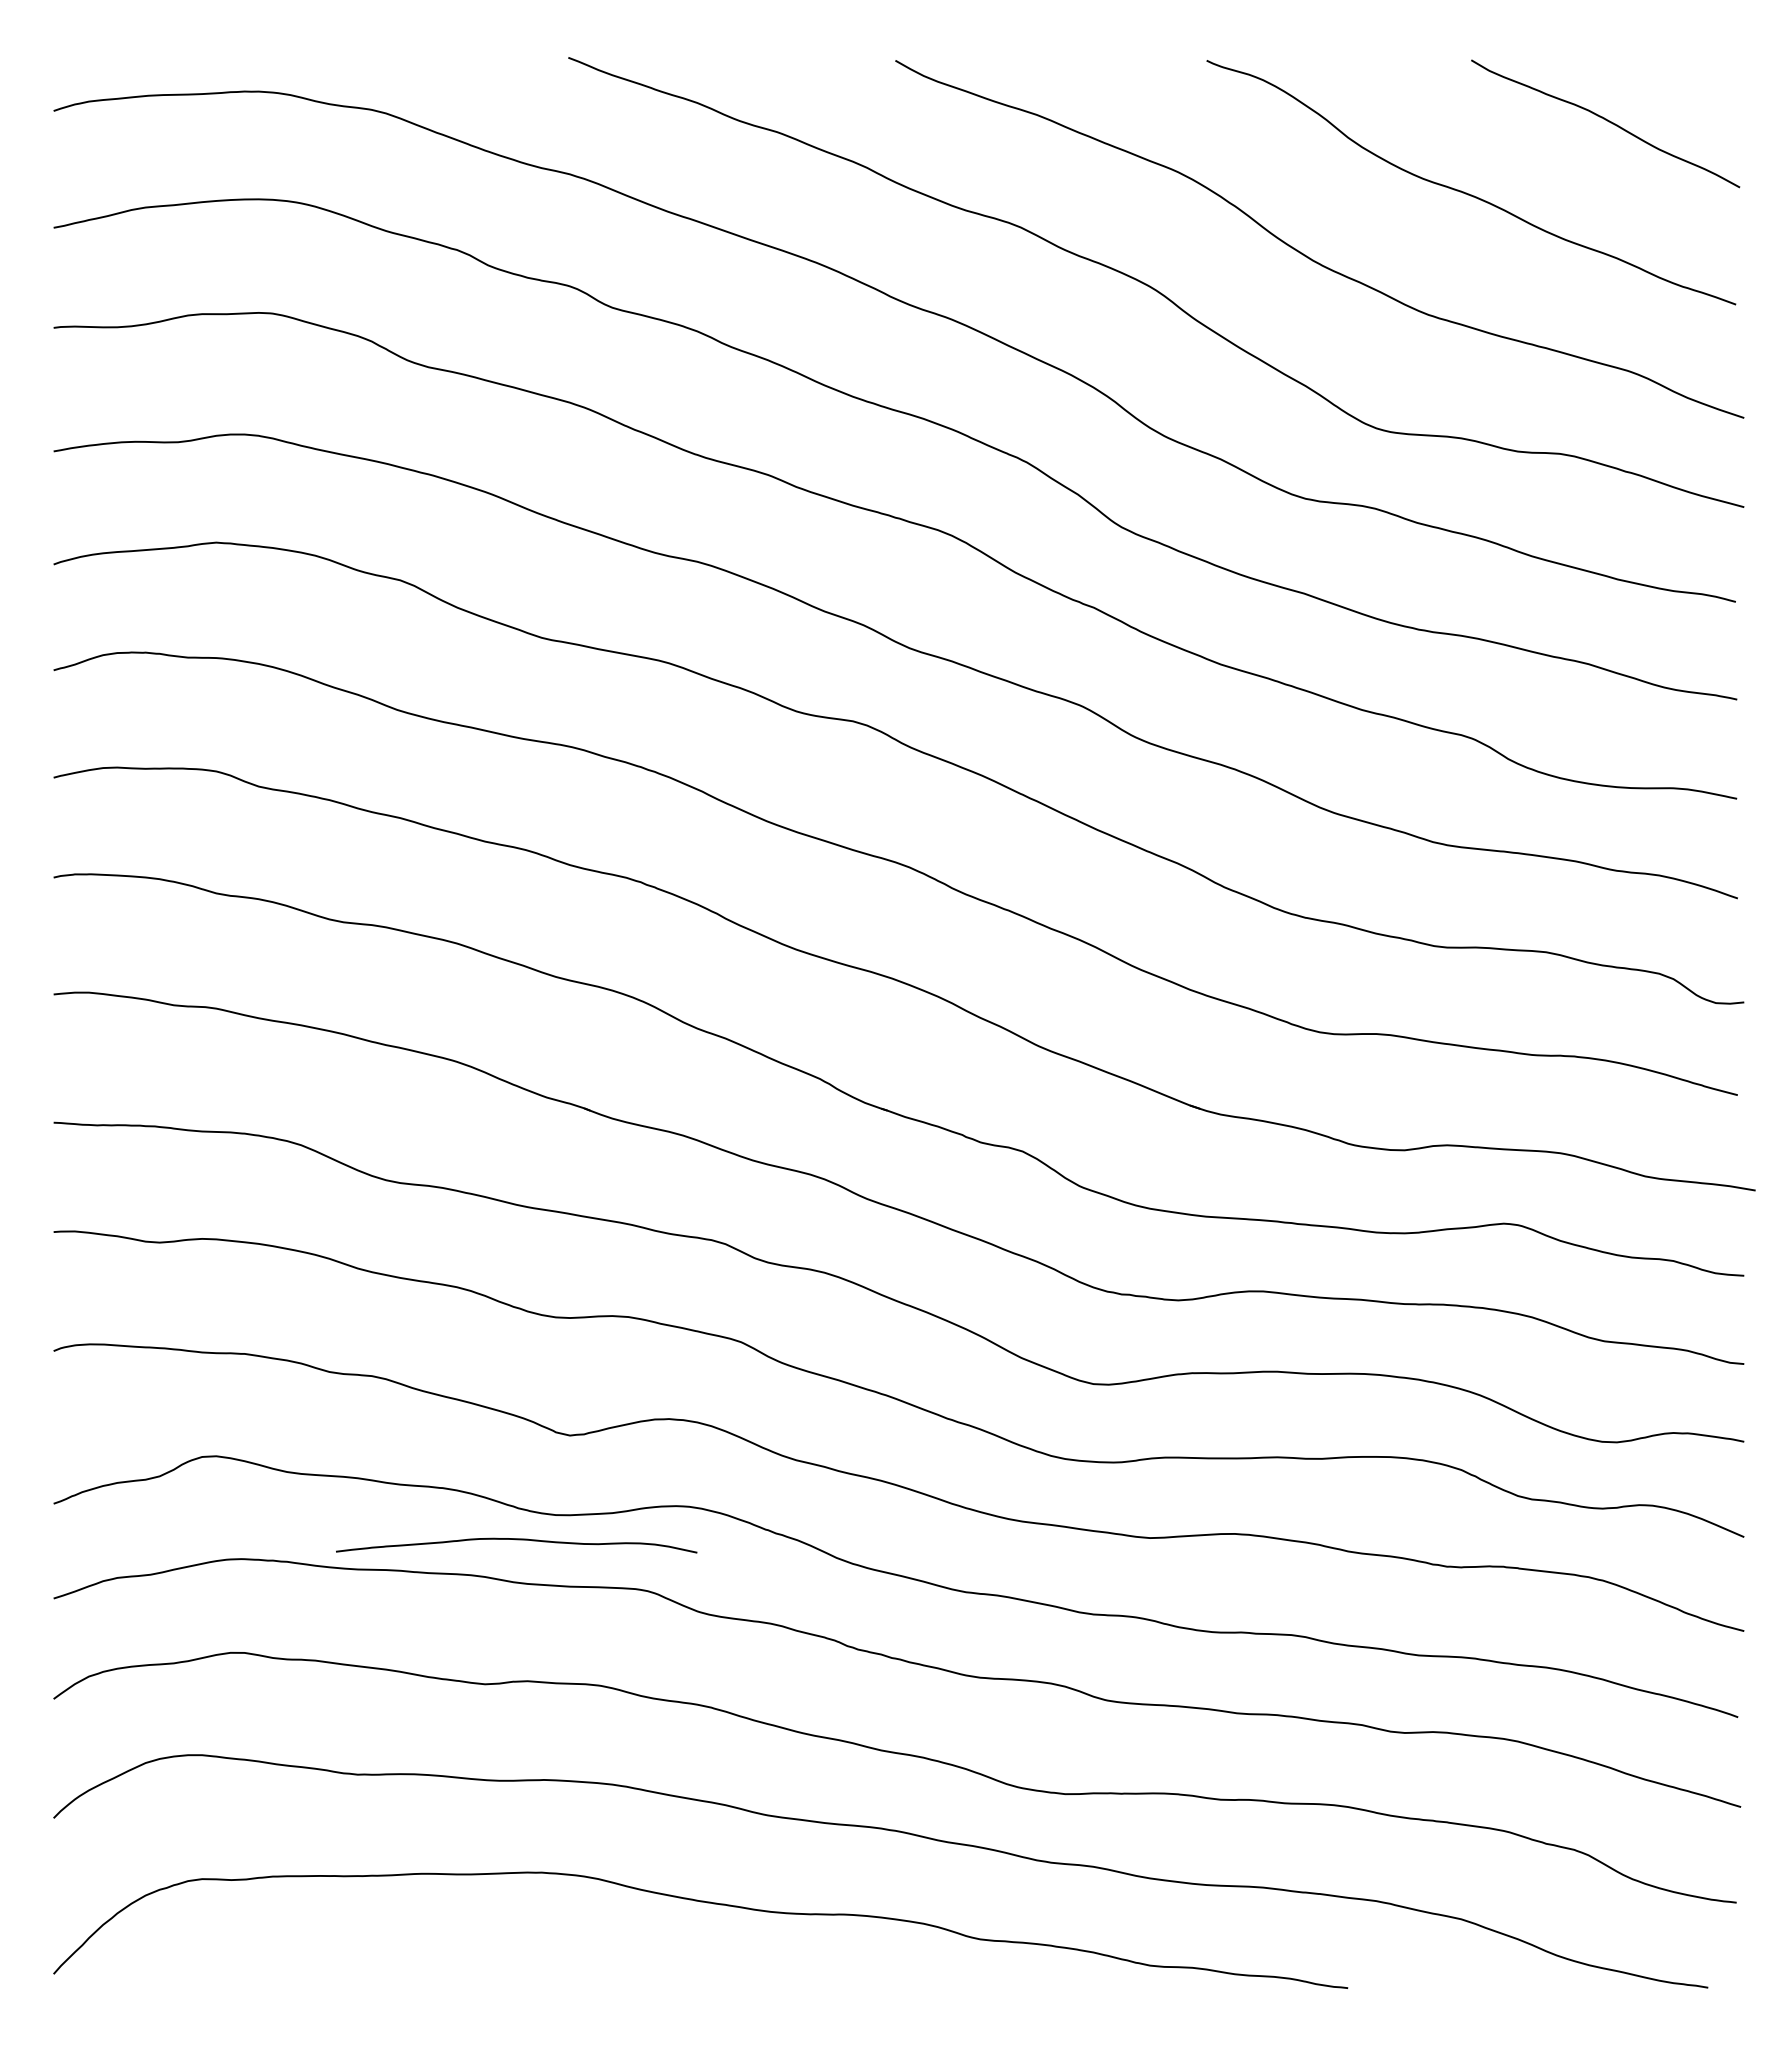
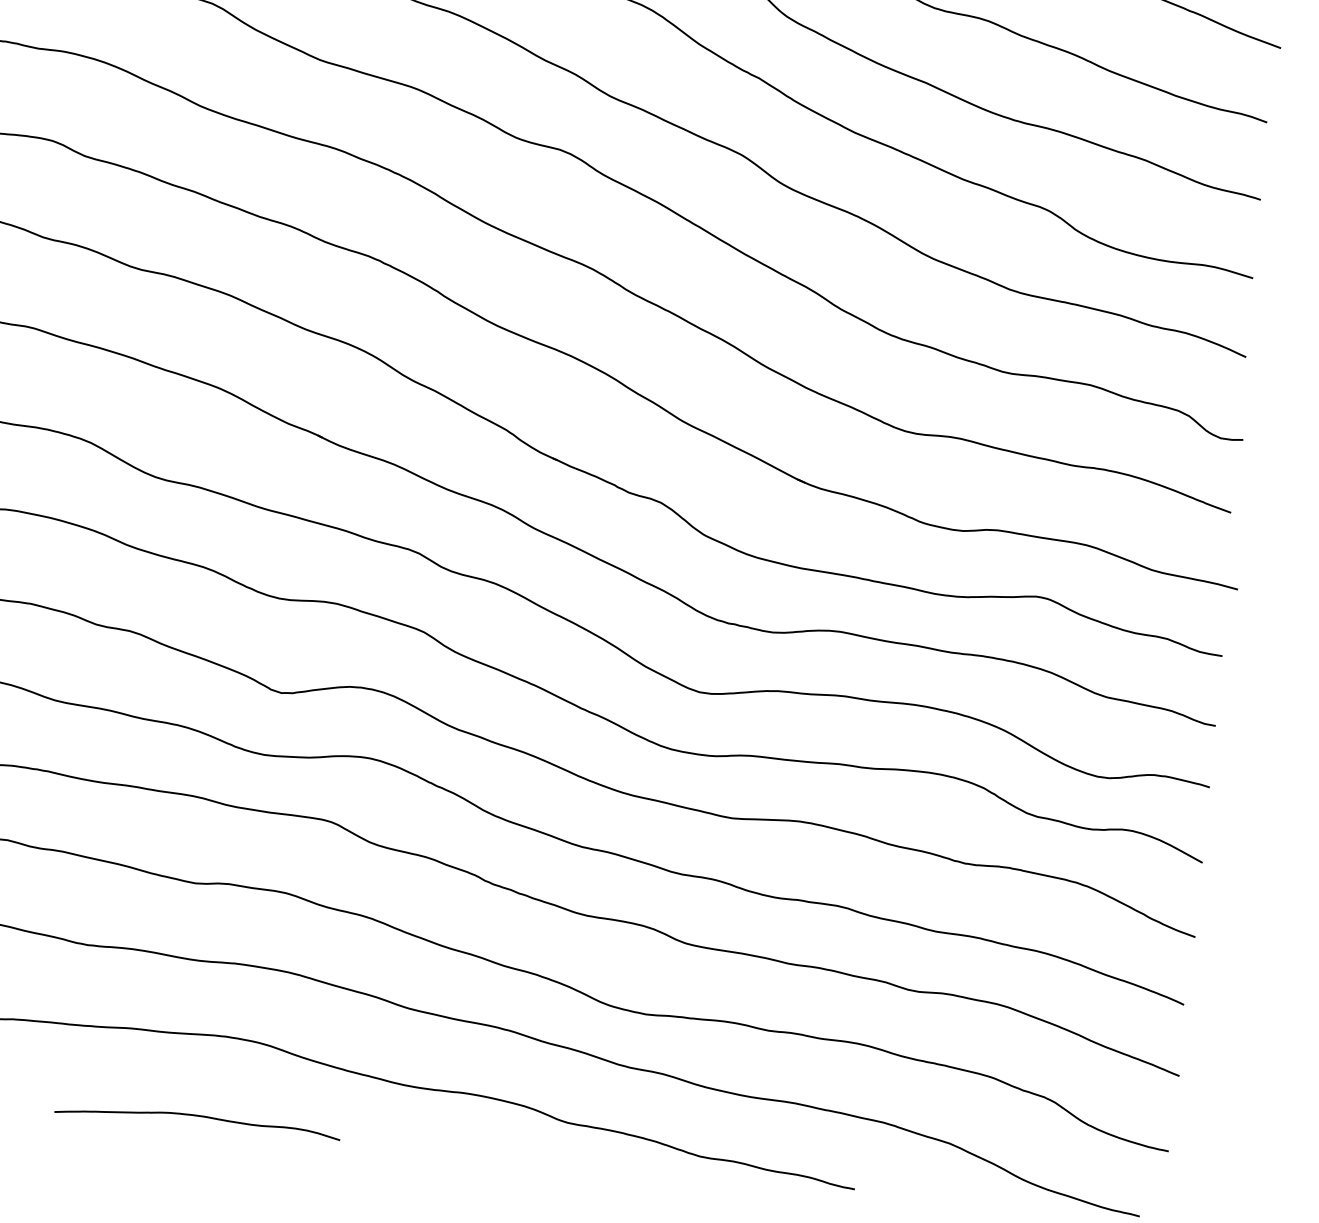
curve: (516, 1540) -> (198, 1116), moved

